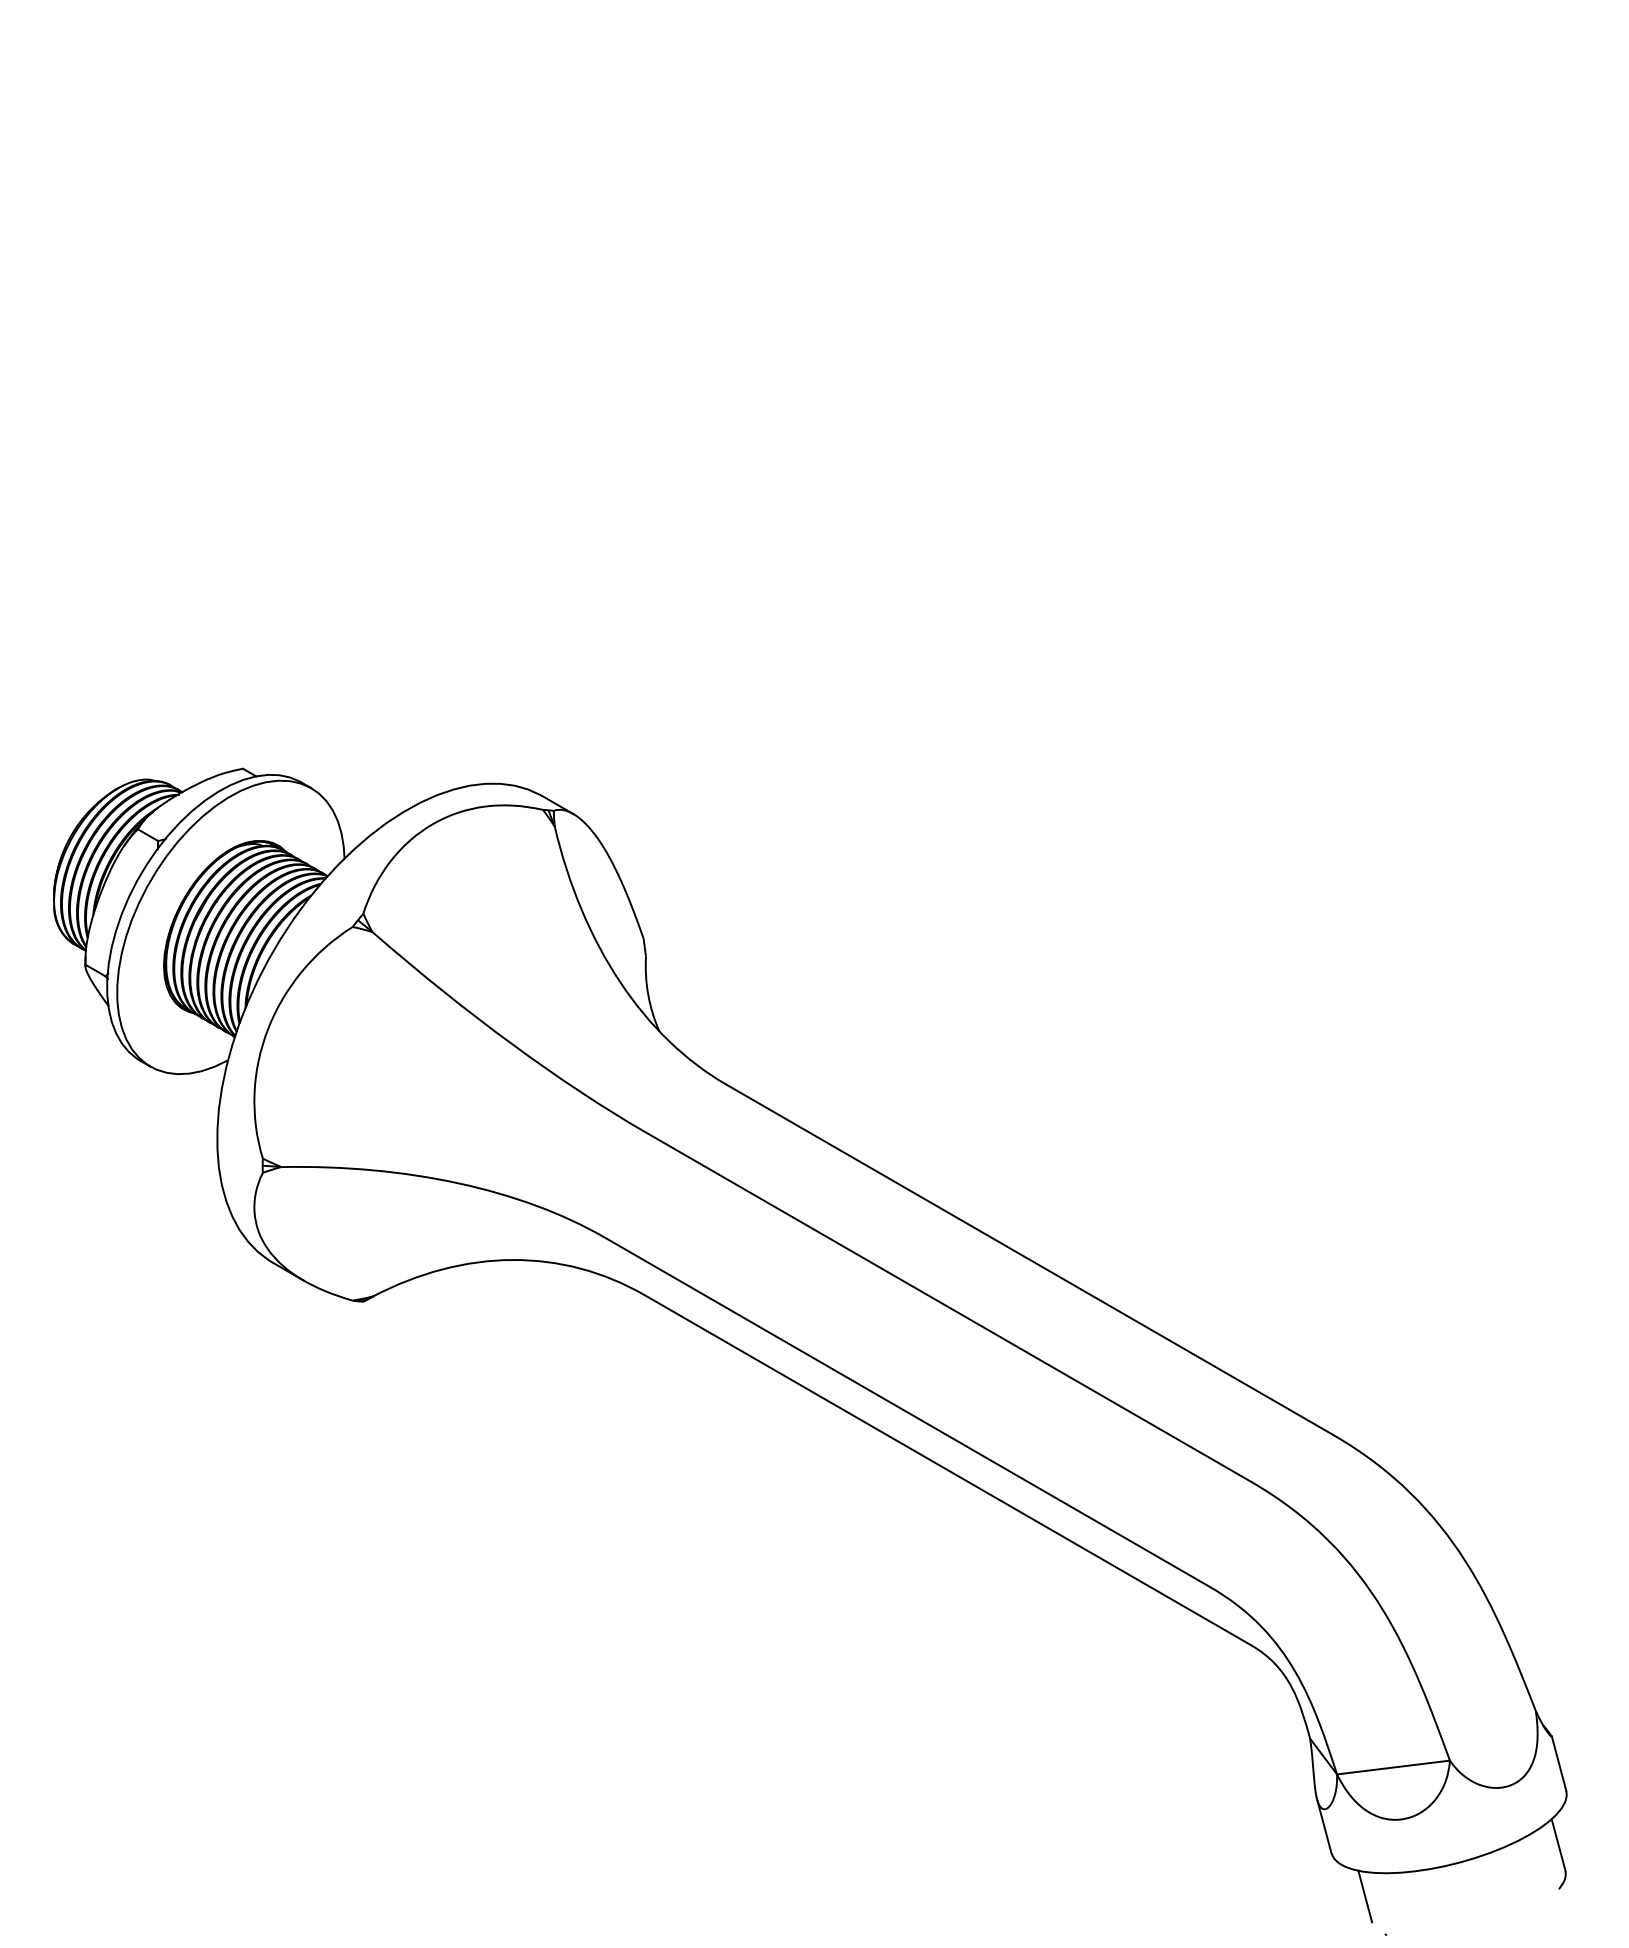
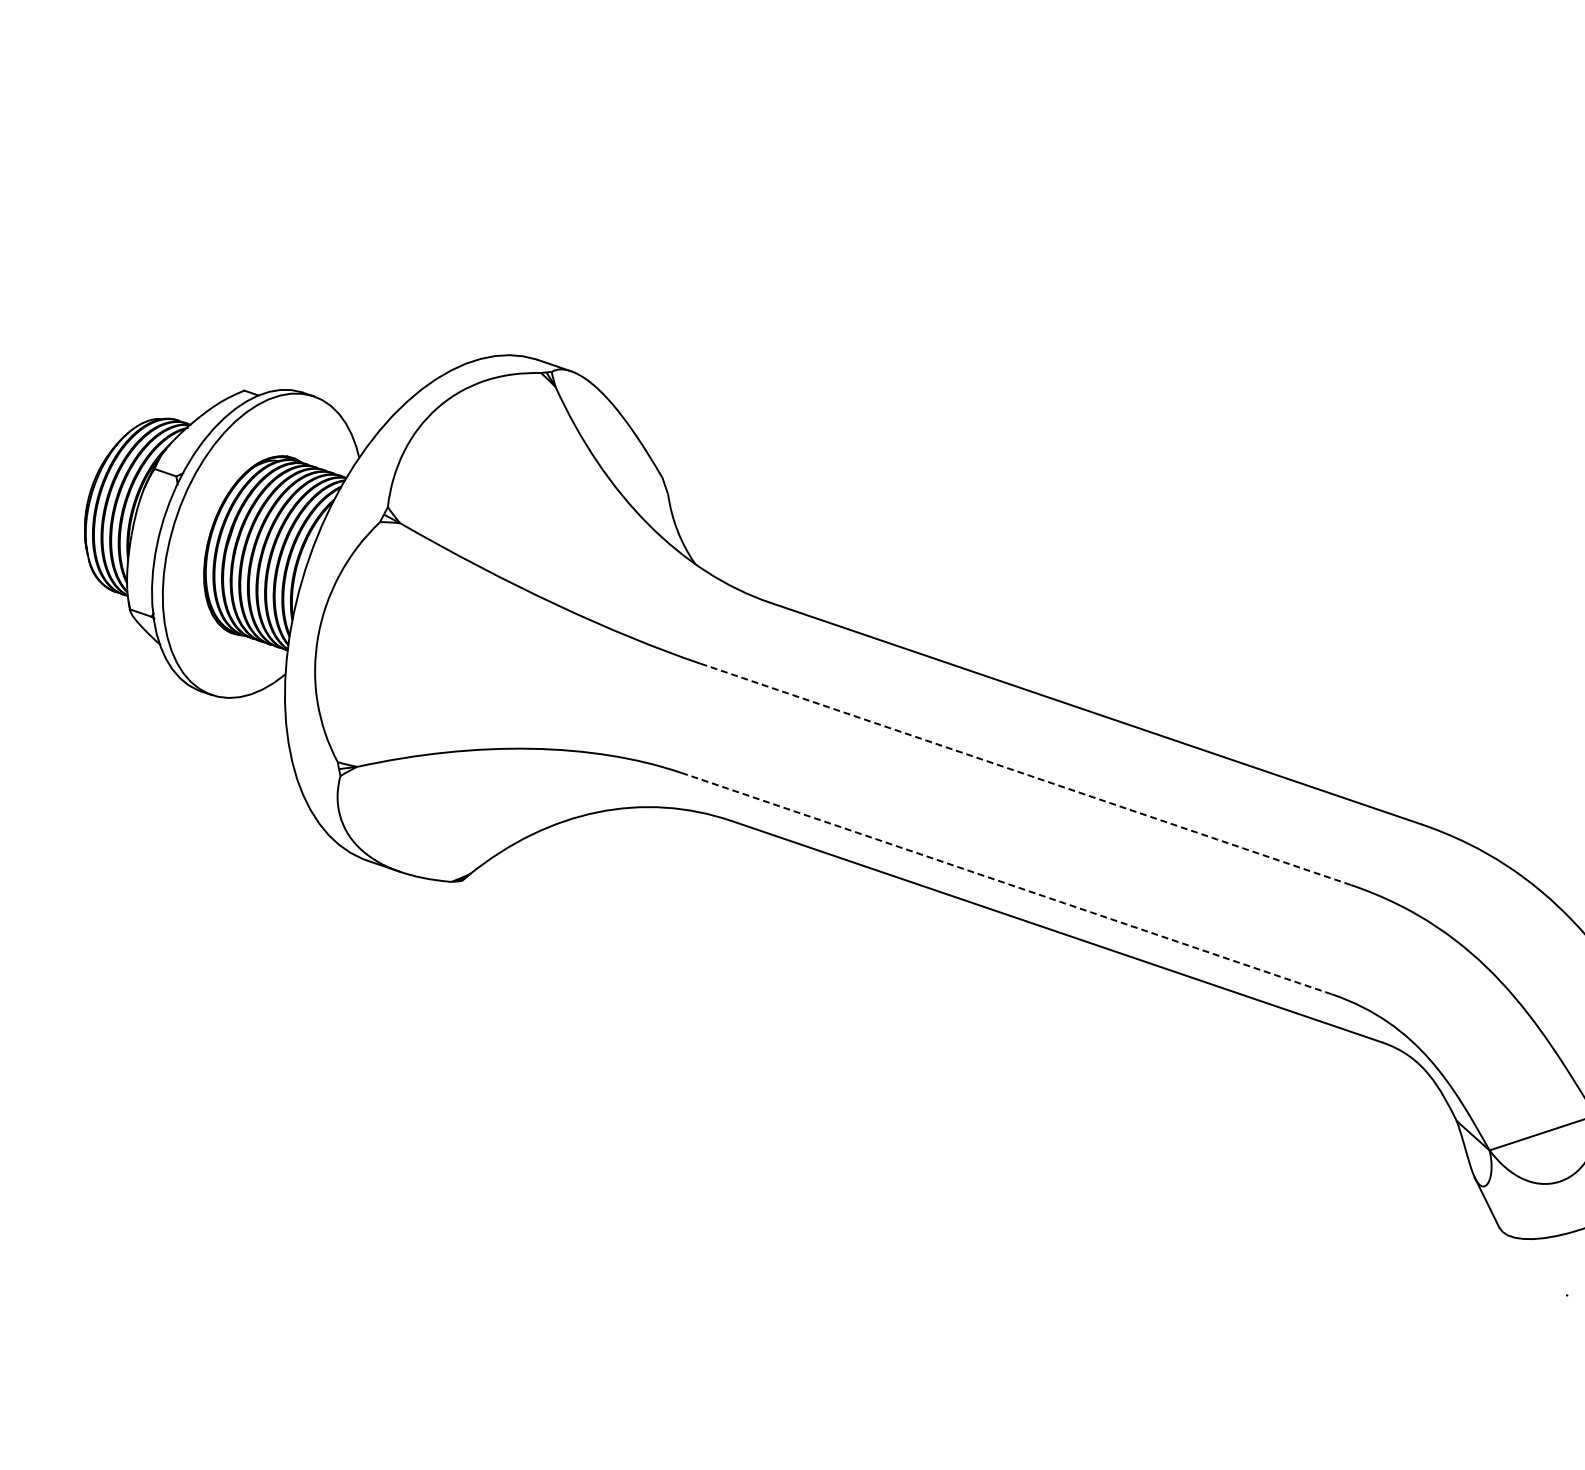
line: (948, 1307) -> (1026, 774), solid -> dashed
line: (907, 1412) -> (1006, 883), solid -> dashed
line: (1365, 1896) -> (1540, 1262), removed

